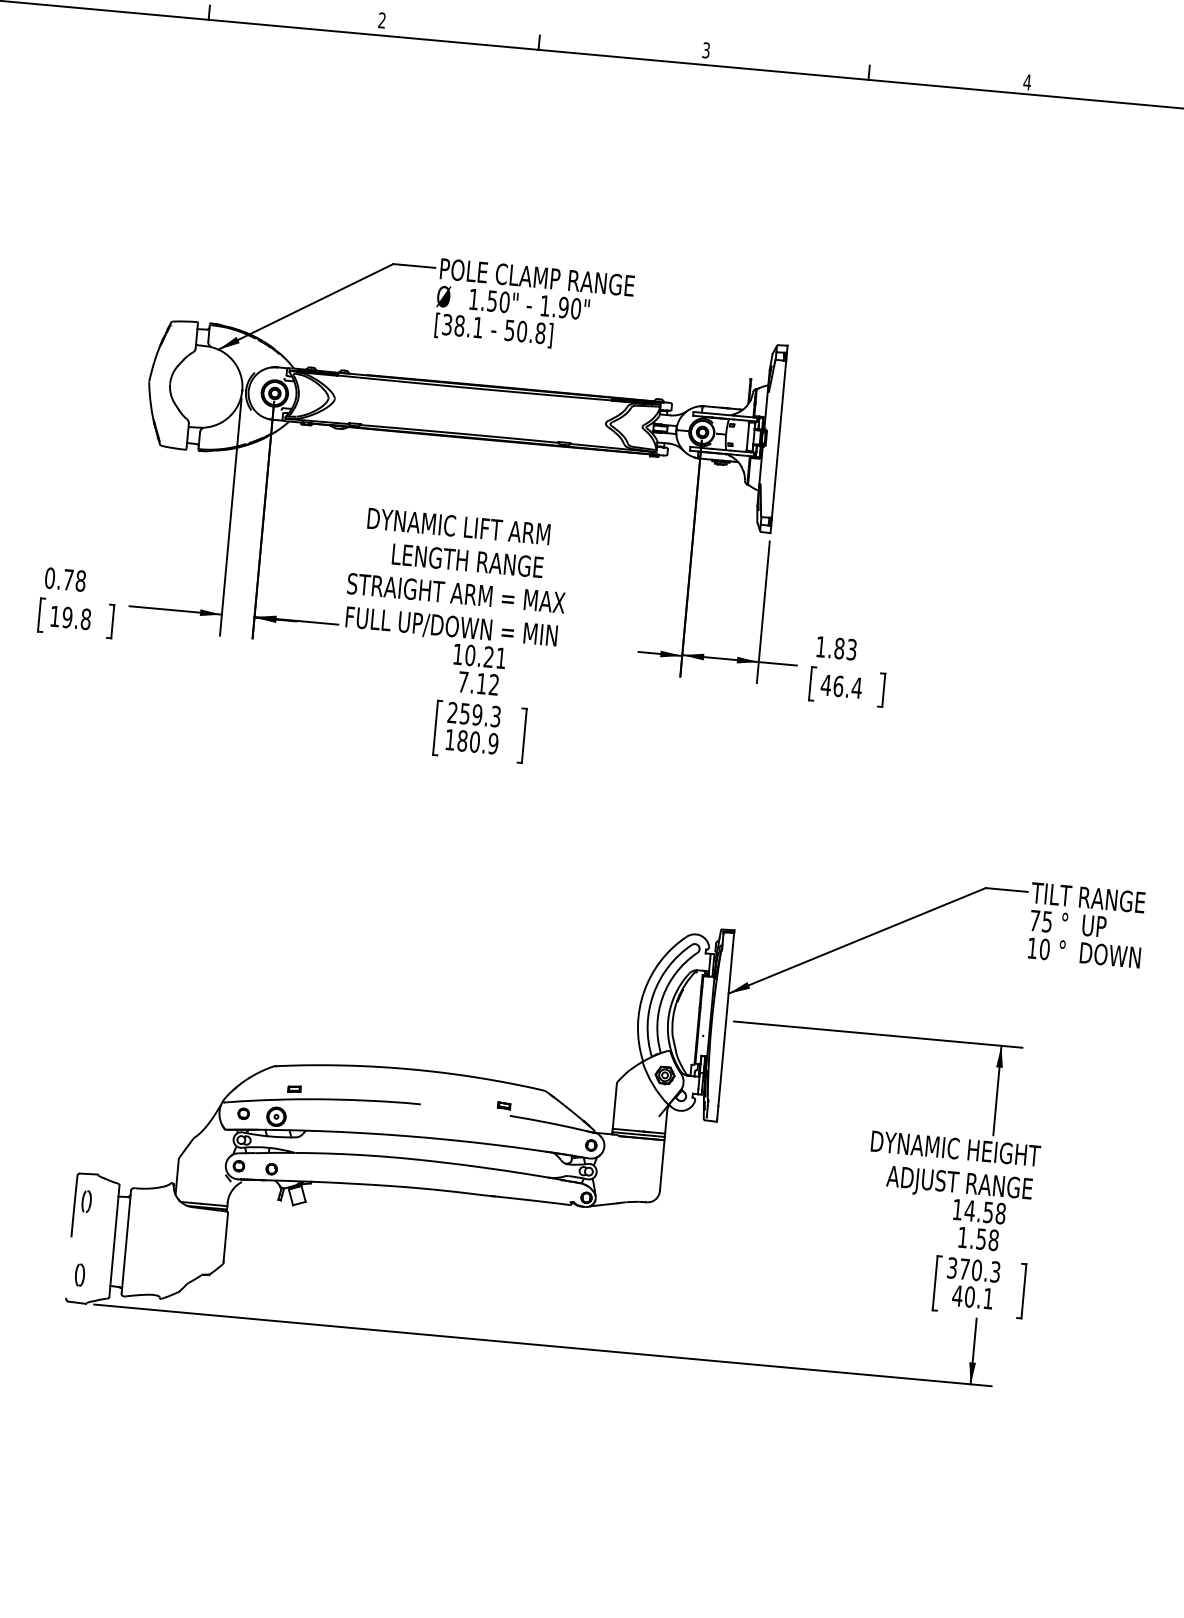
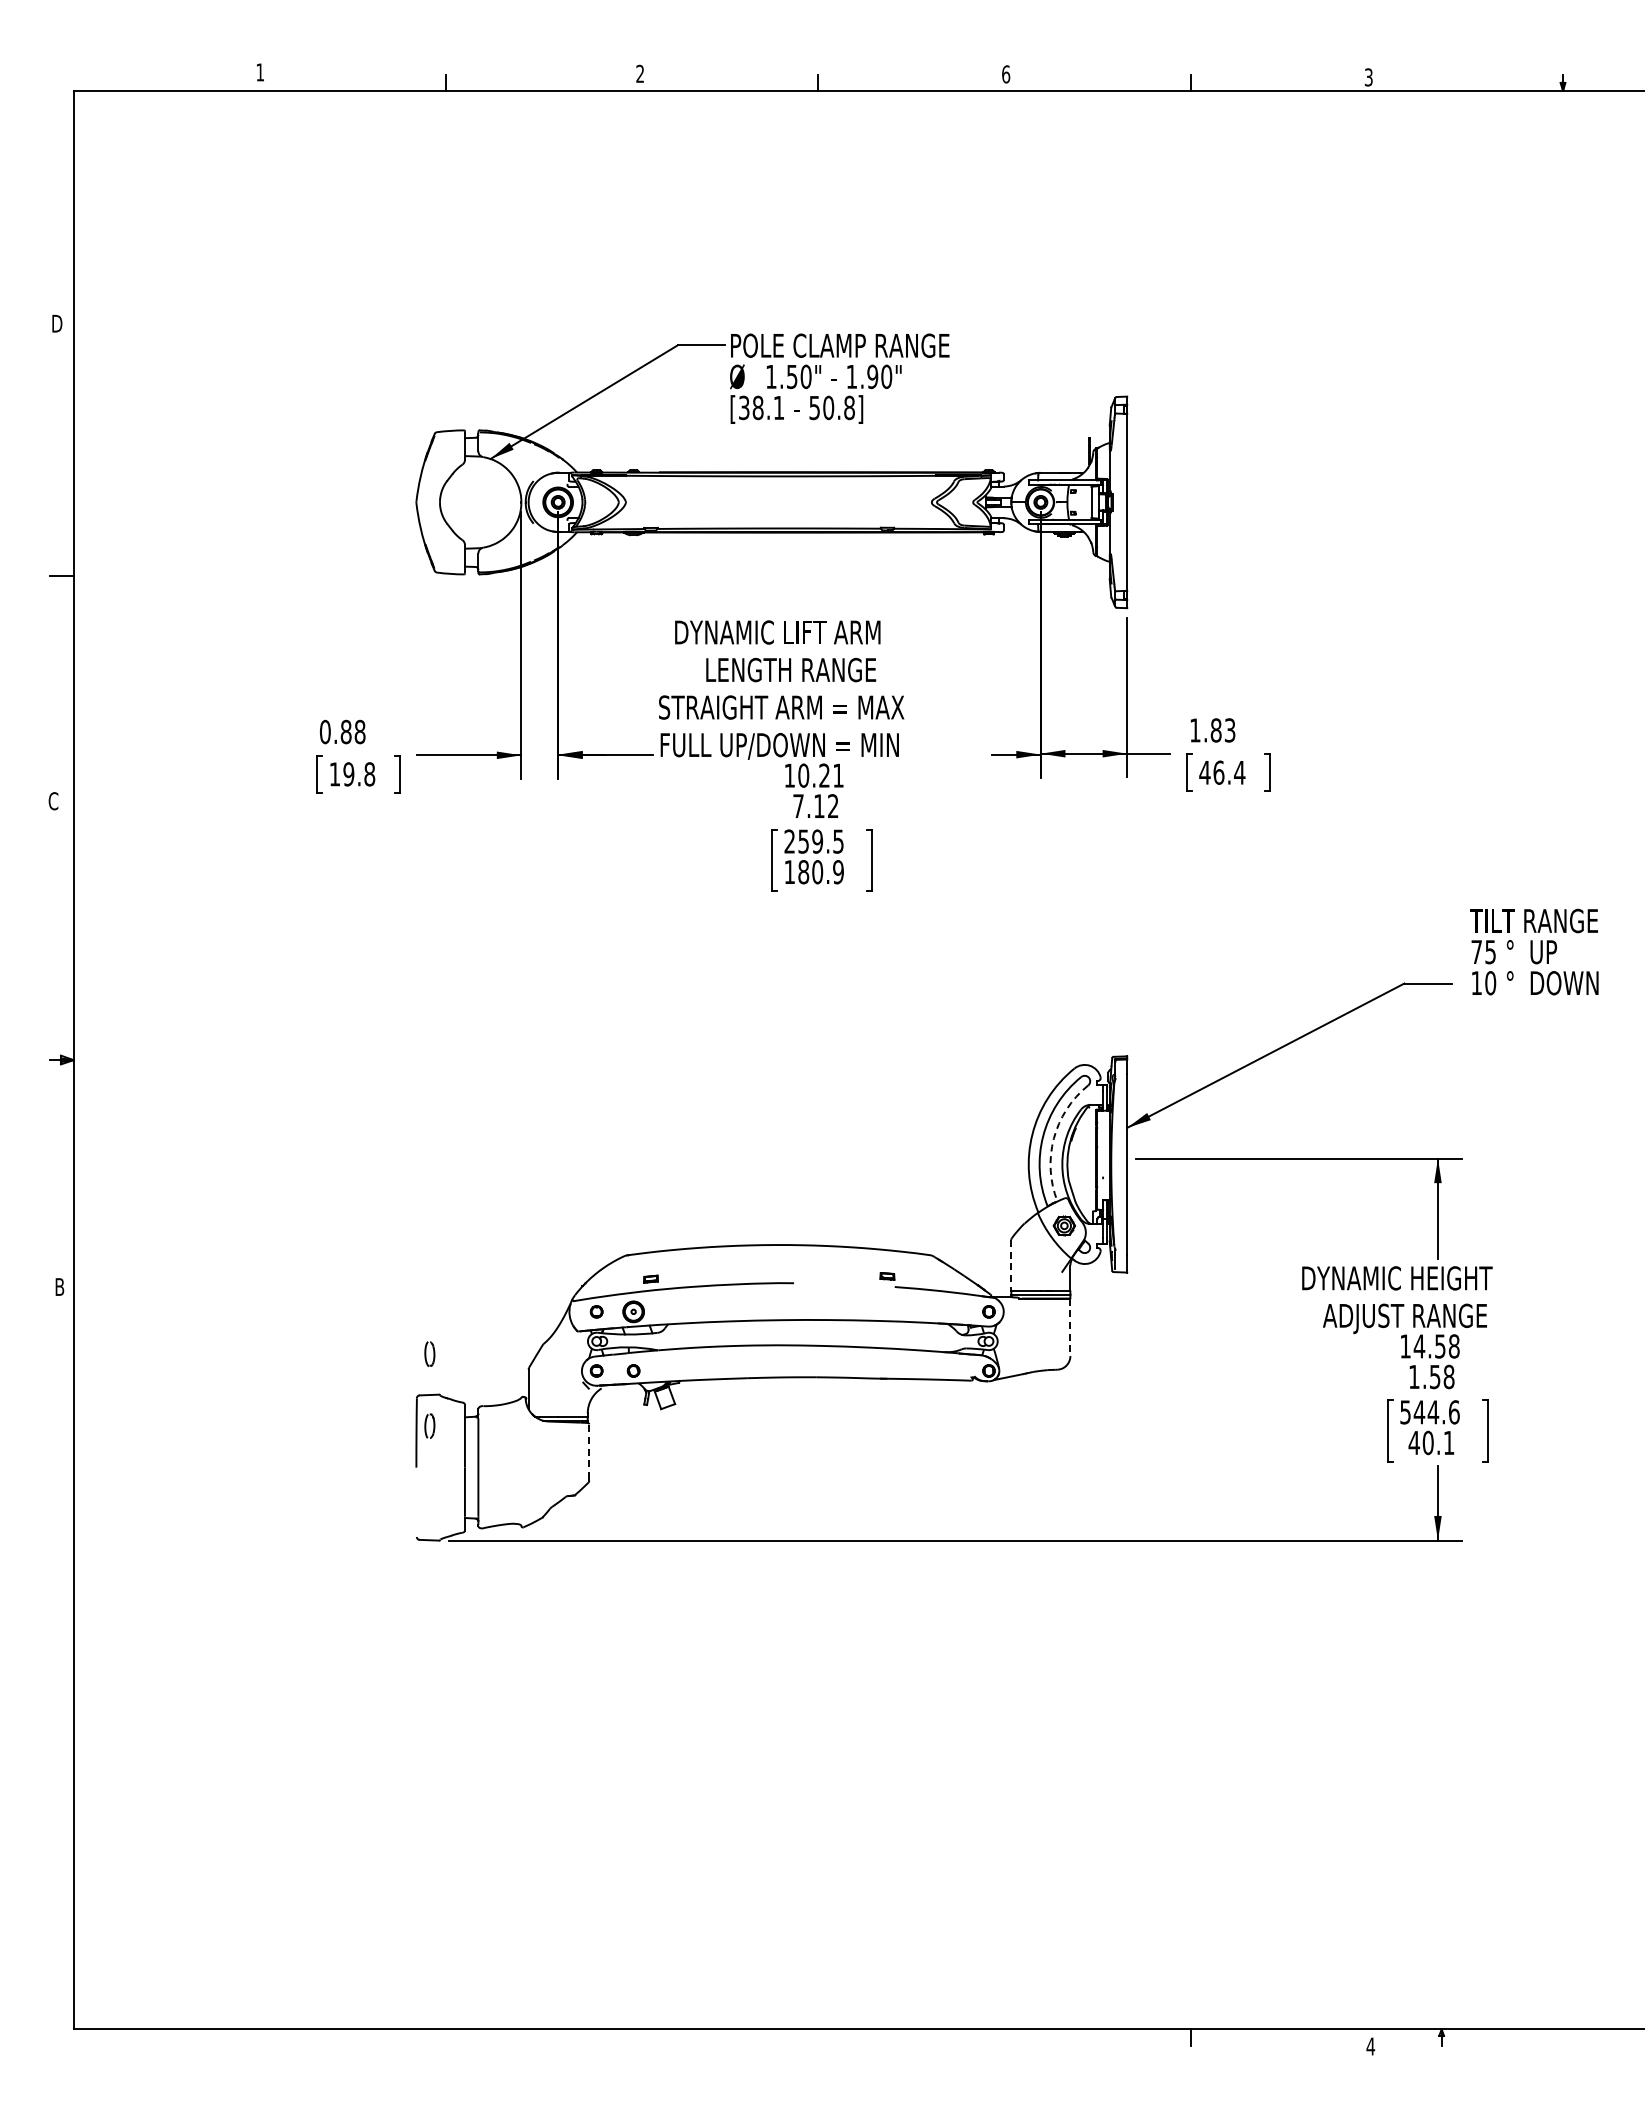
text: (706, 50) -> (1006, 74), 3 -> 6
text: (1027, 82) -> (1368, 77), 4 -> 3
text: (67, 579) -> (345, 731), 0.78 -> 0.88
text: (495, 715) -> (838, 840), 259.3 -> 259.5
text: (1086, 924) -> (1534, 951), moved
arc: (662, 997) -> (1053, 1138), solid -> dashed
line: (614, 1106) -> (1011, 1265), solid -> dashed
line: (662, 1165) -> (1070, 1327), solid -> dashed
line: (226, 1236) -> (589, 1451), solid -> dashed
text: (973, 1270) -> (1429, 1412), 370.3 -> 544.6
part: (79, 1274) -> (429, 1353), moved

